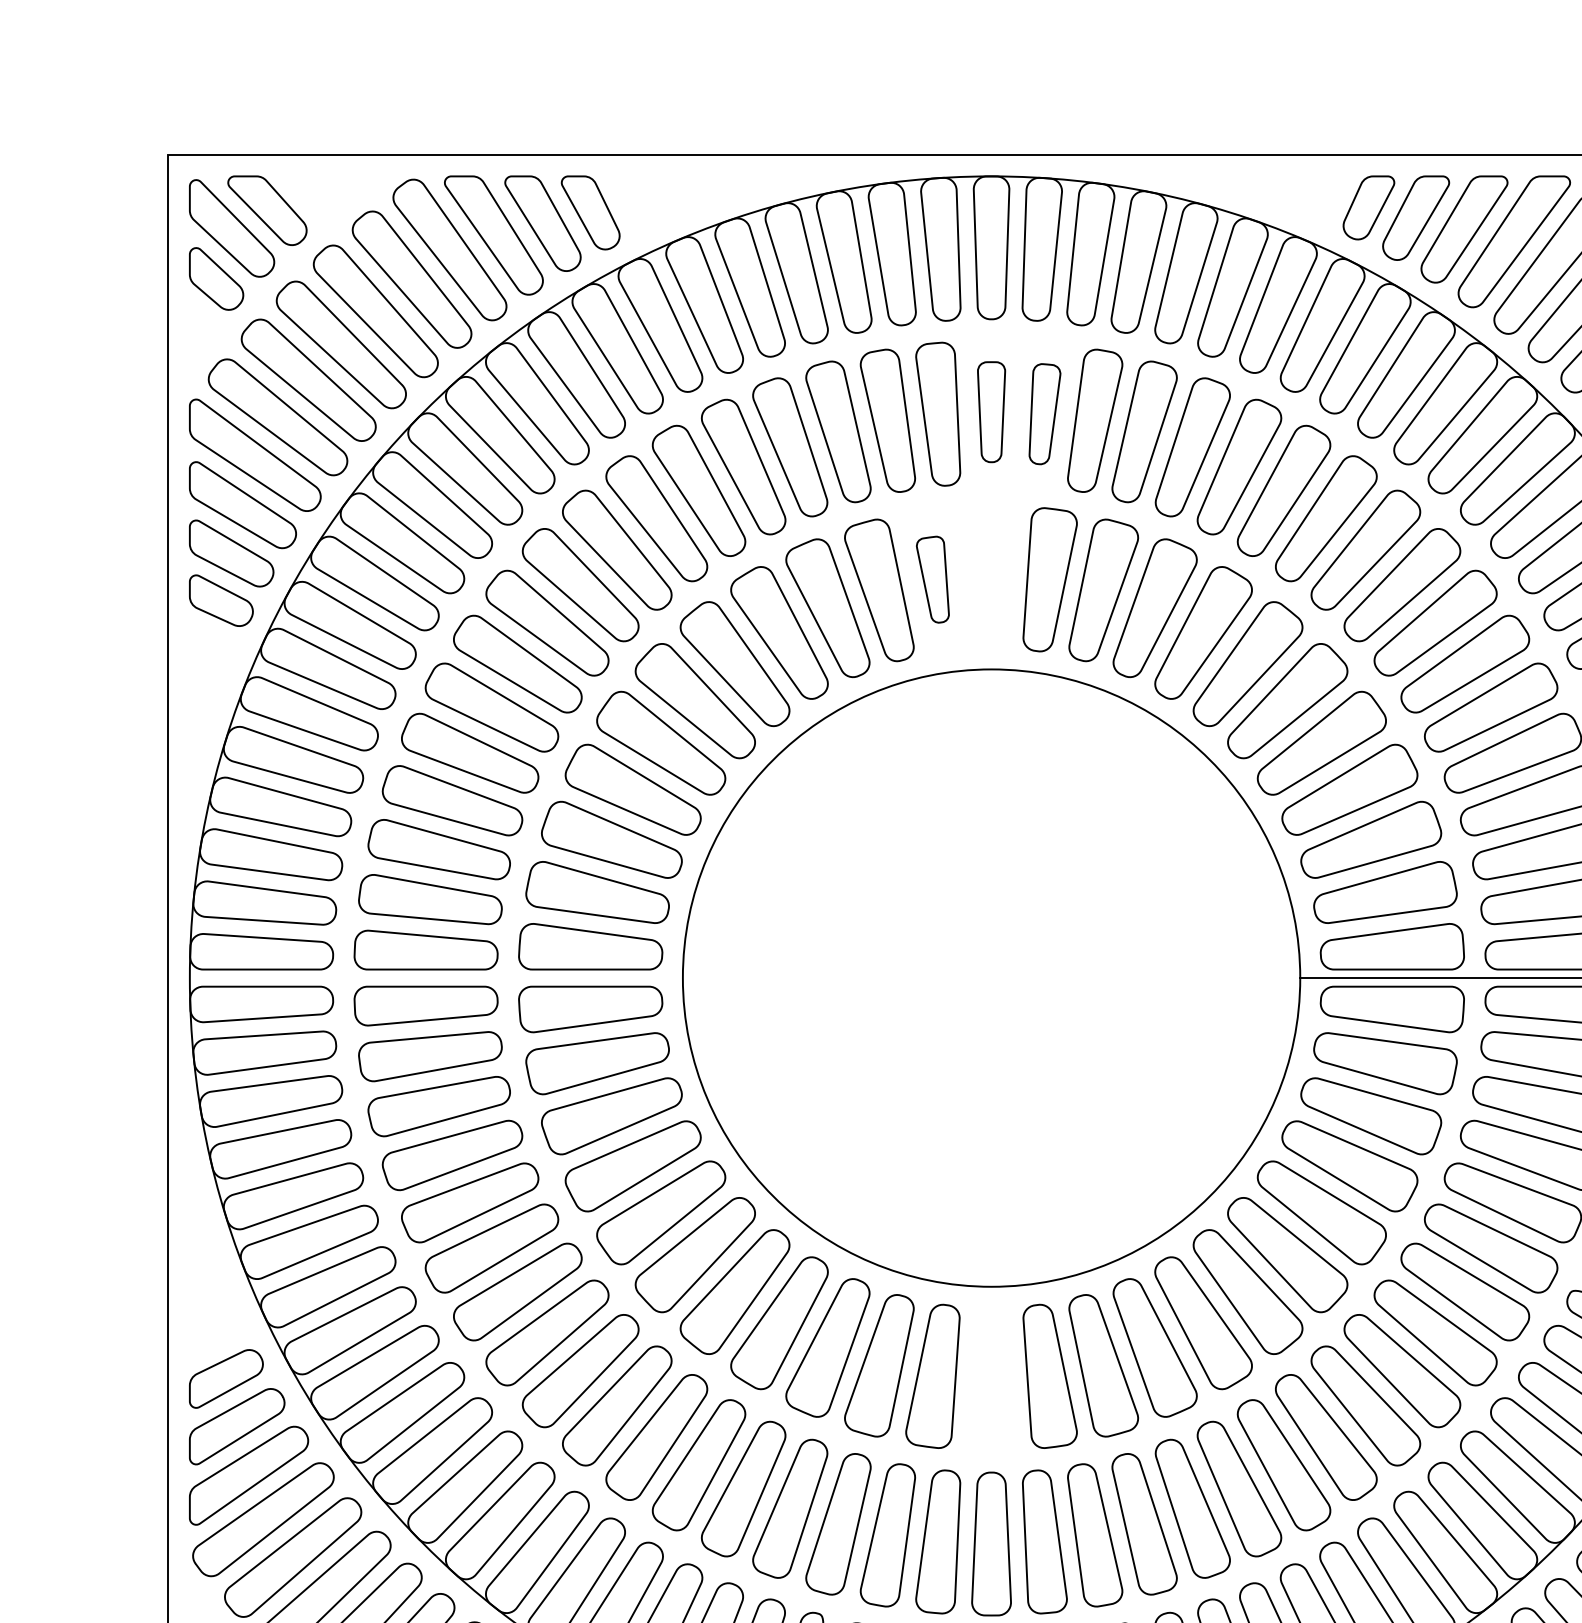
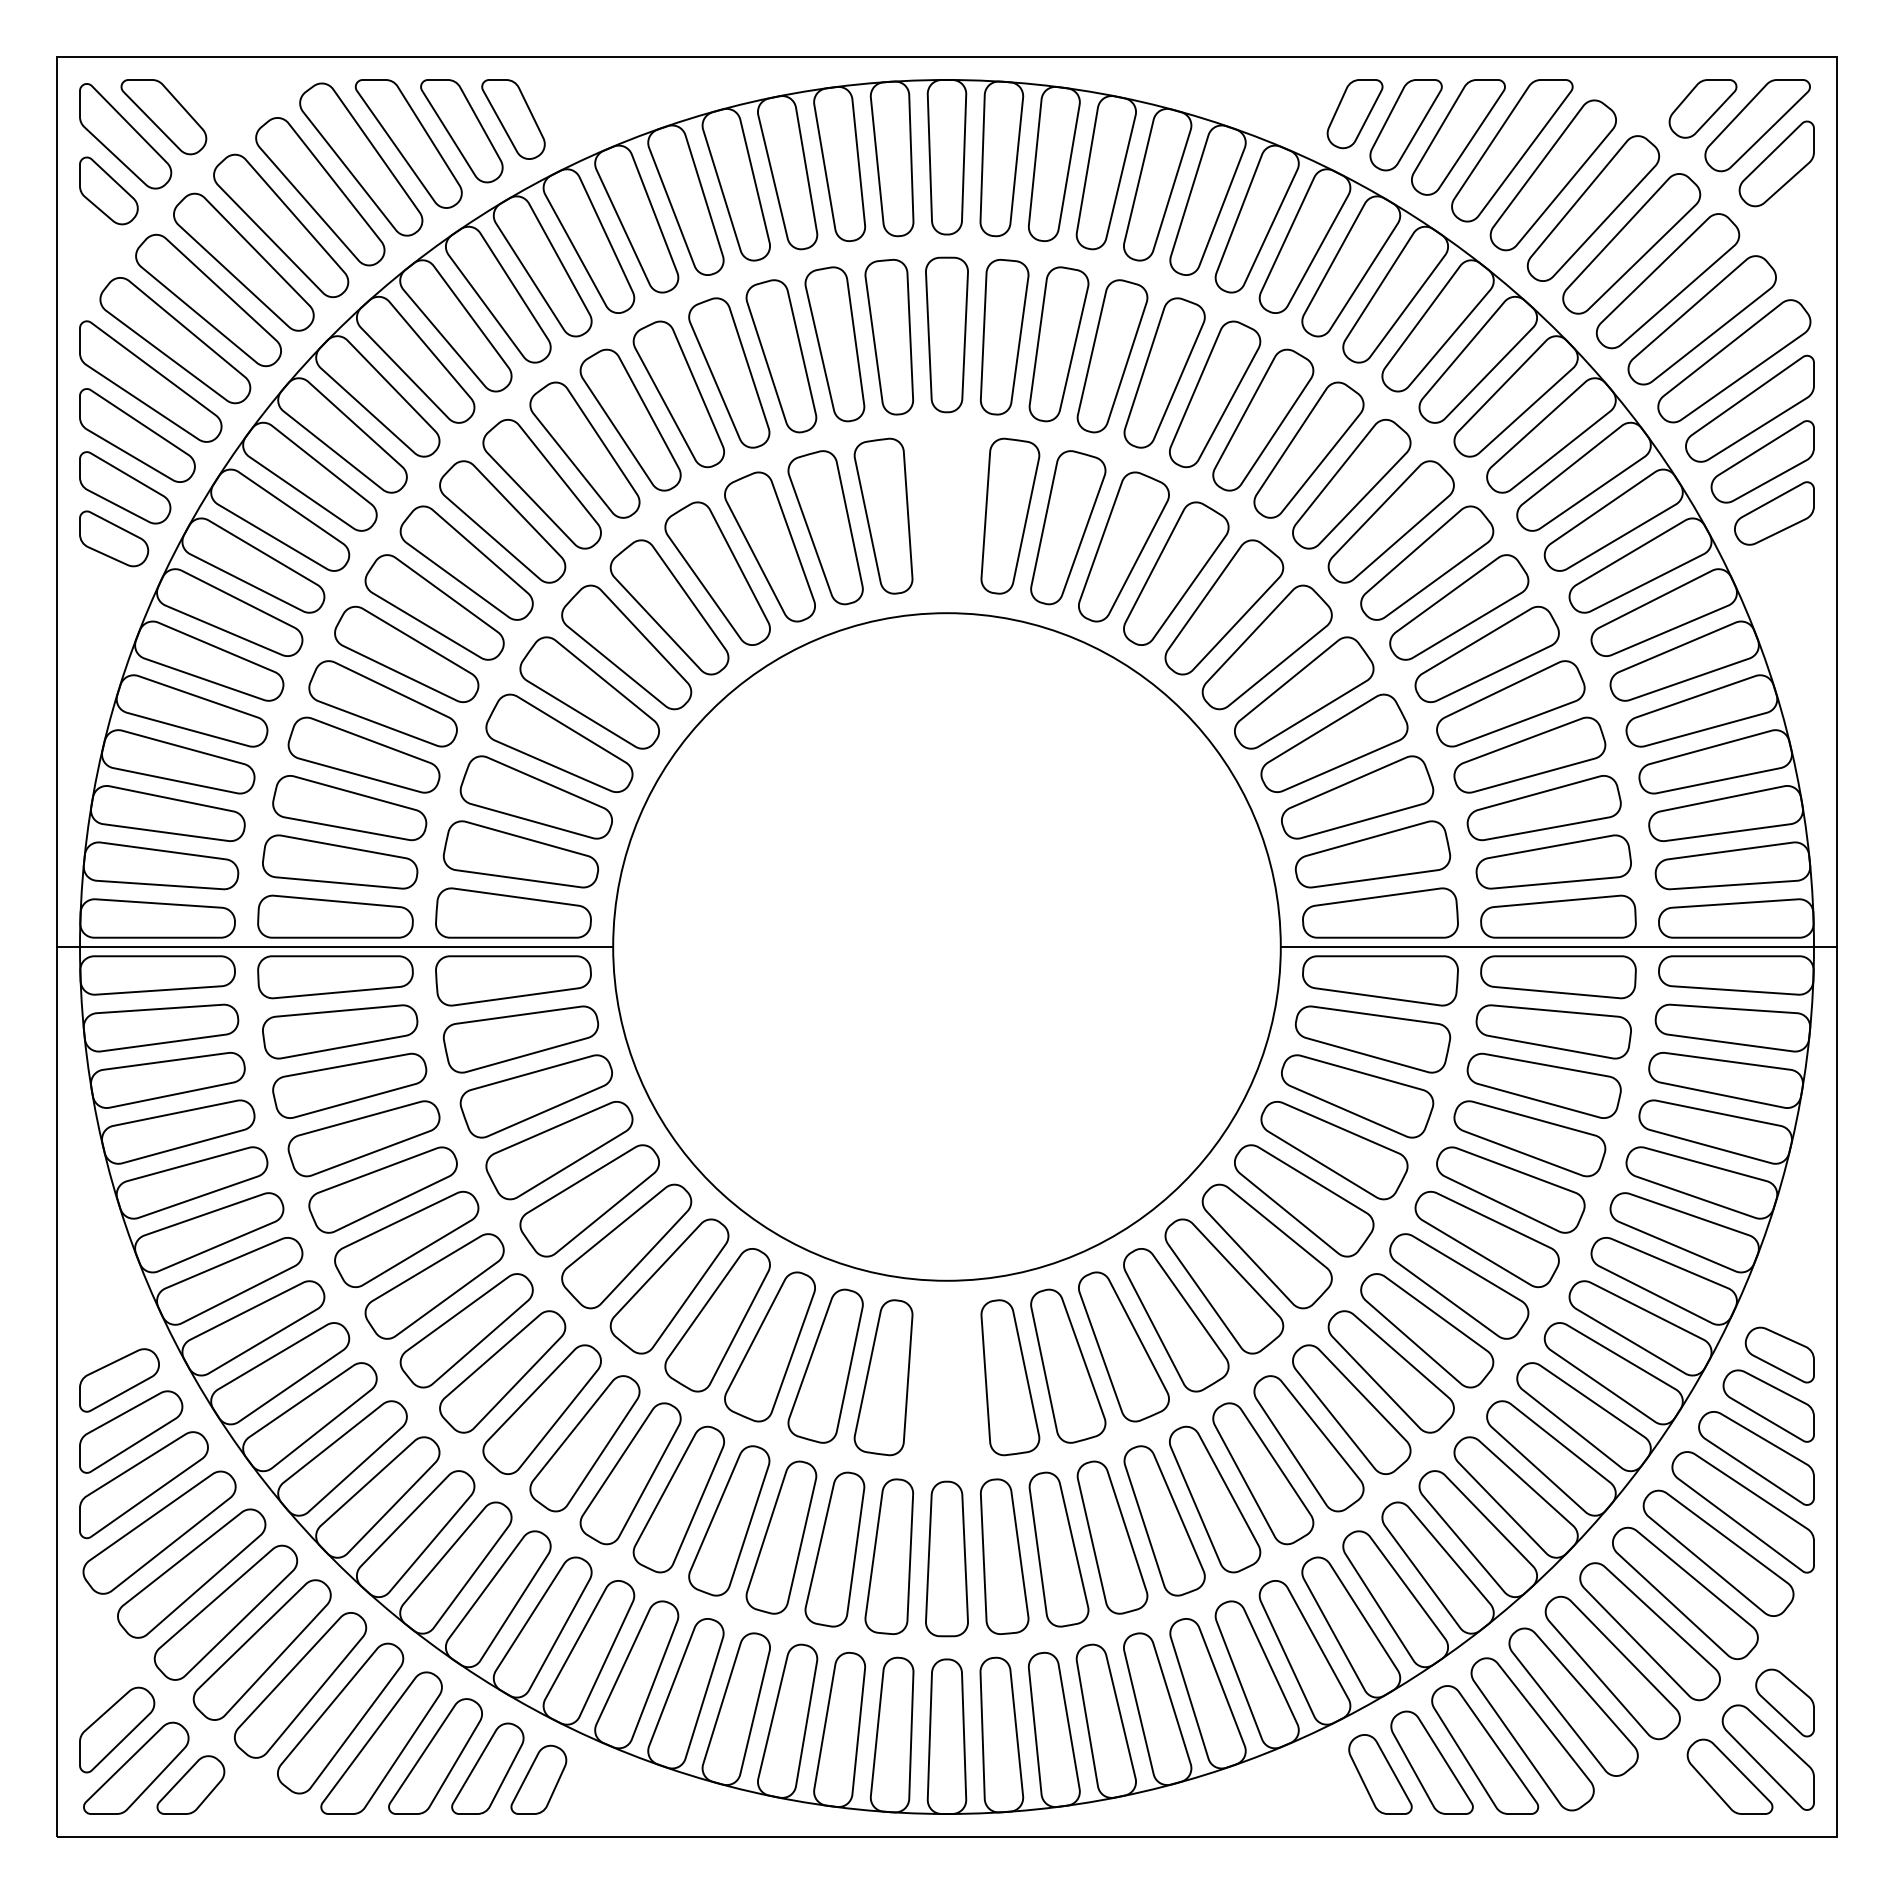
part: (991, 411) -> (946, 334), size x1.43
part: (1044, 413) -> (1004, 336), size x1.43
part: (932, 579) -> (883, 515), size x1.67
line: (425, 977) -> (334, 946), added

